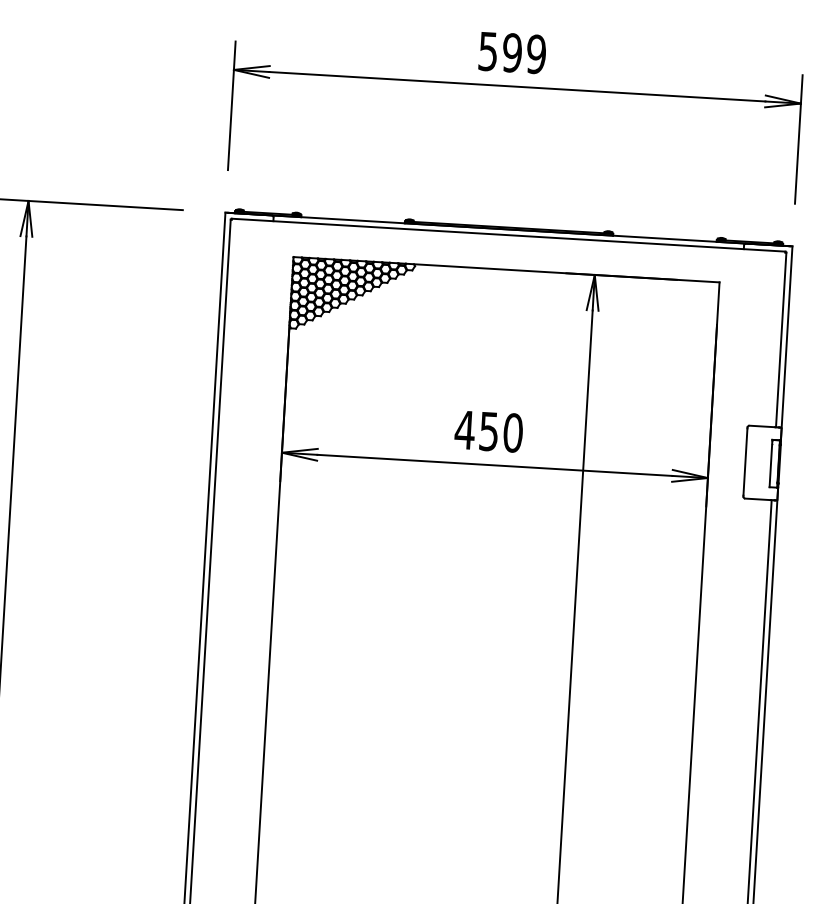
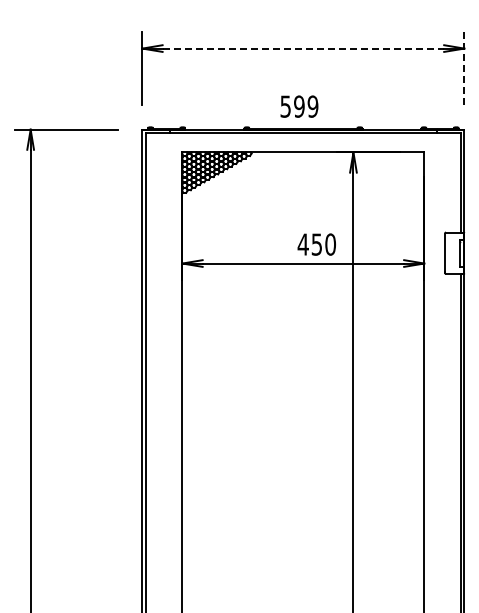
text: (512, 52) -> (299, 106), moved
line: (517, 86) -> (303, 48), solid -> dashed
line: (799, 138) -> (464, 68), solid -> dashed
text: (488, 431) -> (316, 244), moved

